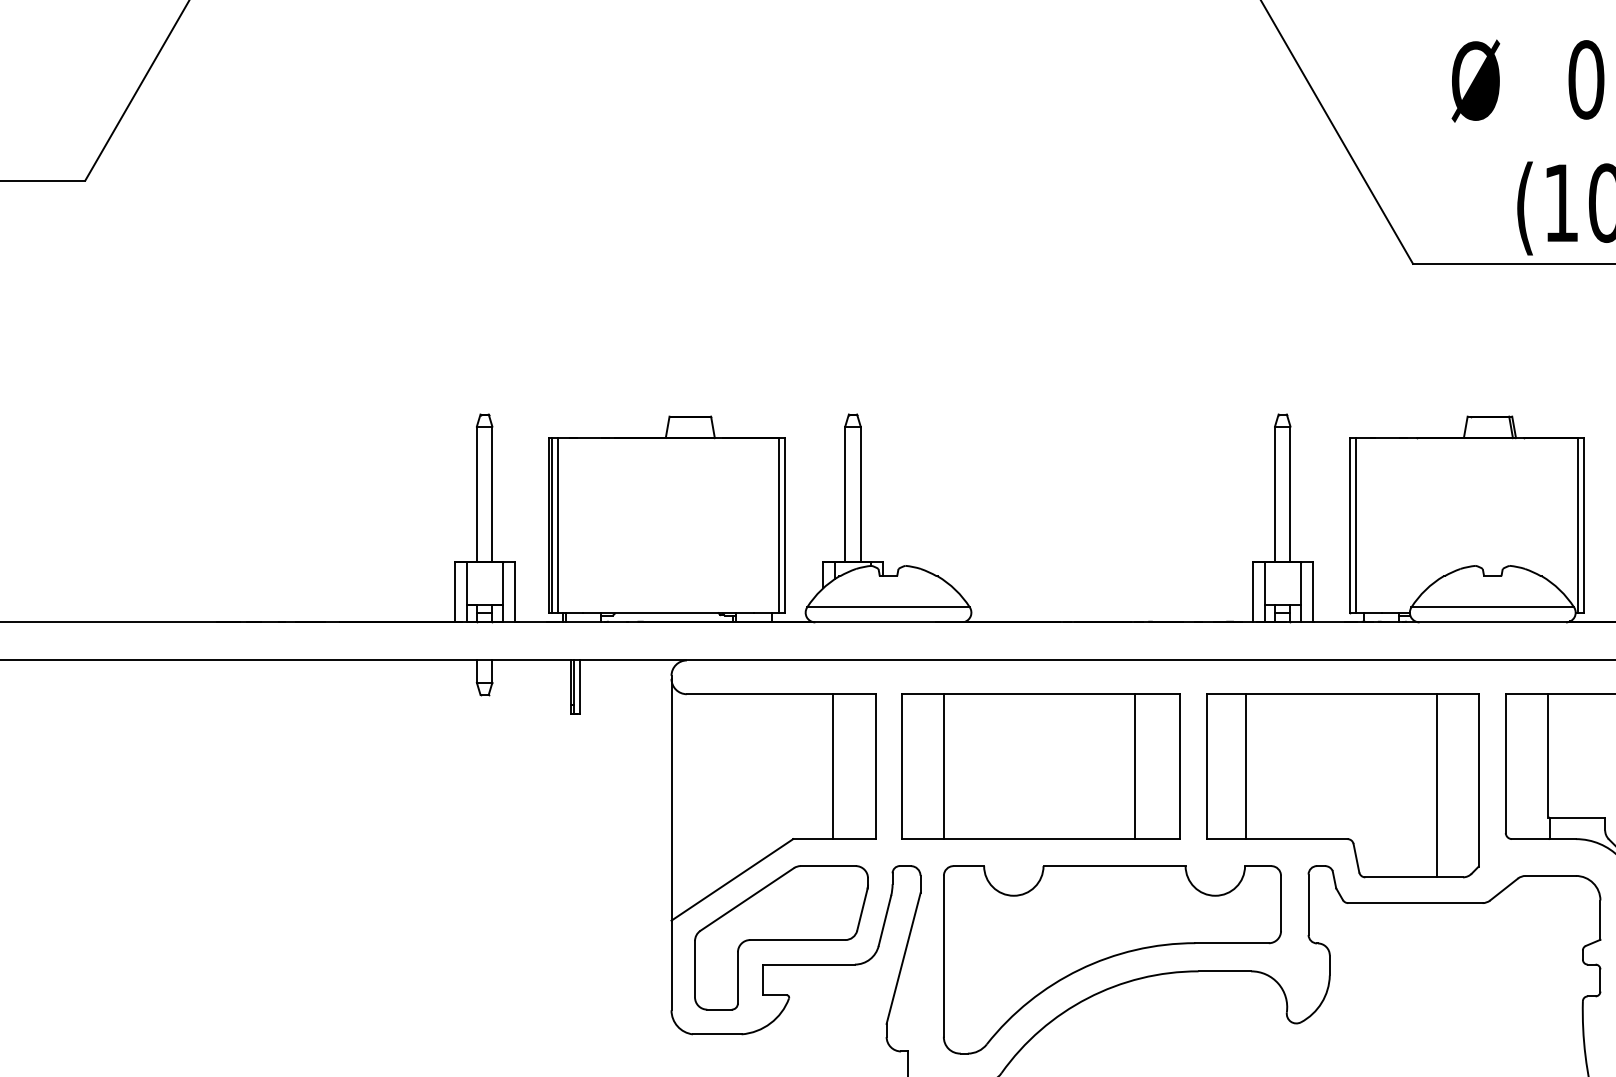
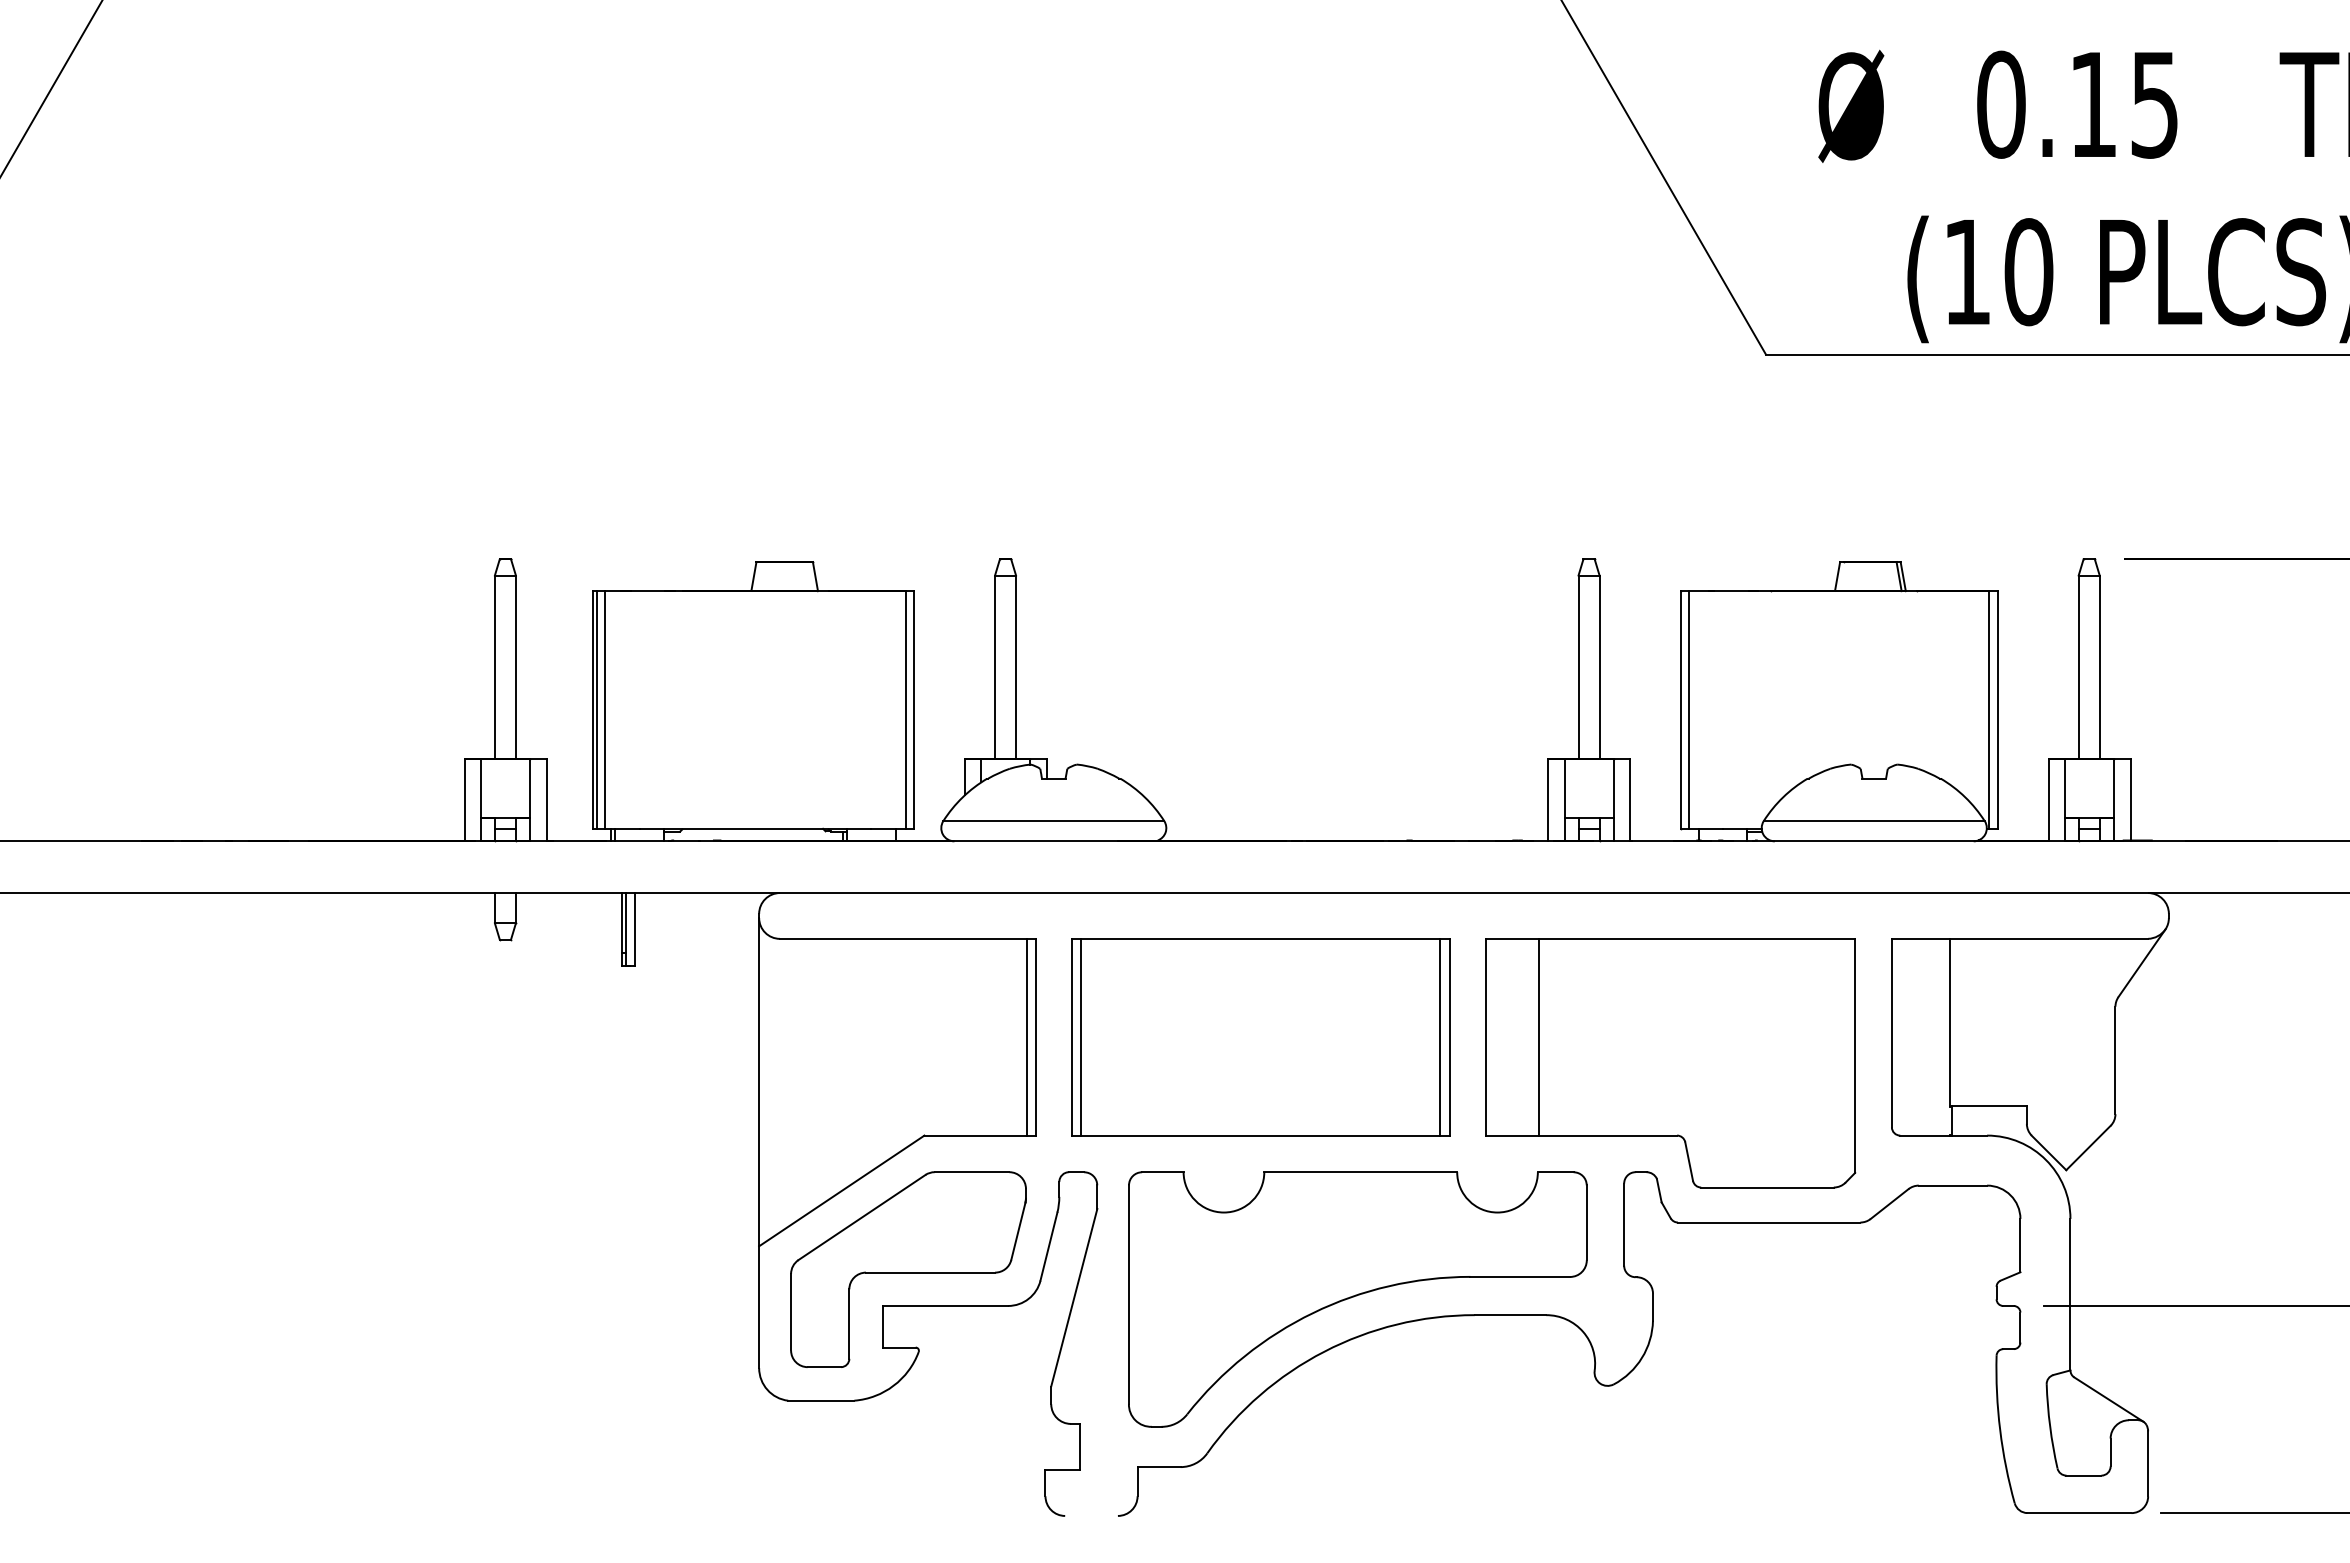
line: (833, 766) -> (1027, 1036), moved
line: (944, 766) -> (1081, 1036), moved
line: (1135, 766) -> (1439, 1036), moved
line: (1436, 785) -> (1798, 1062), removed

